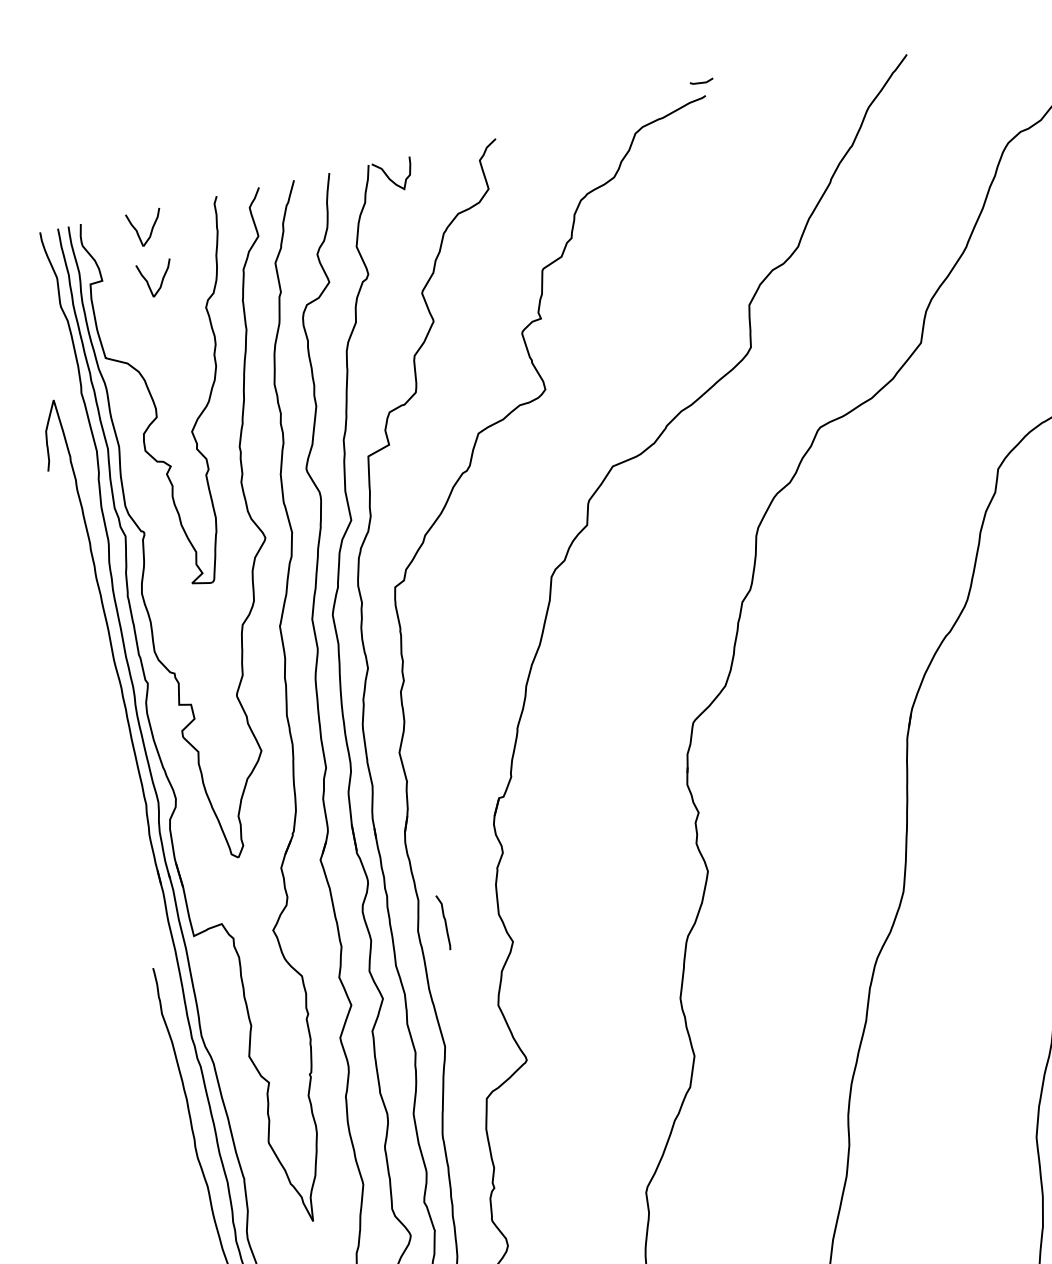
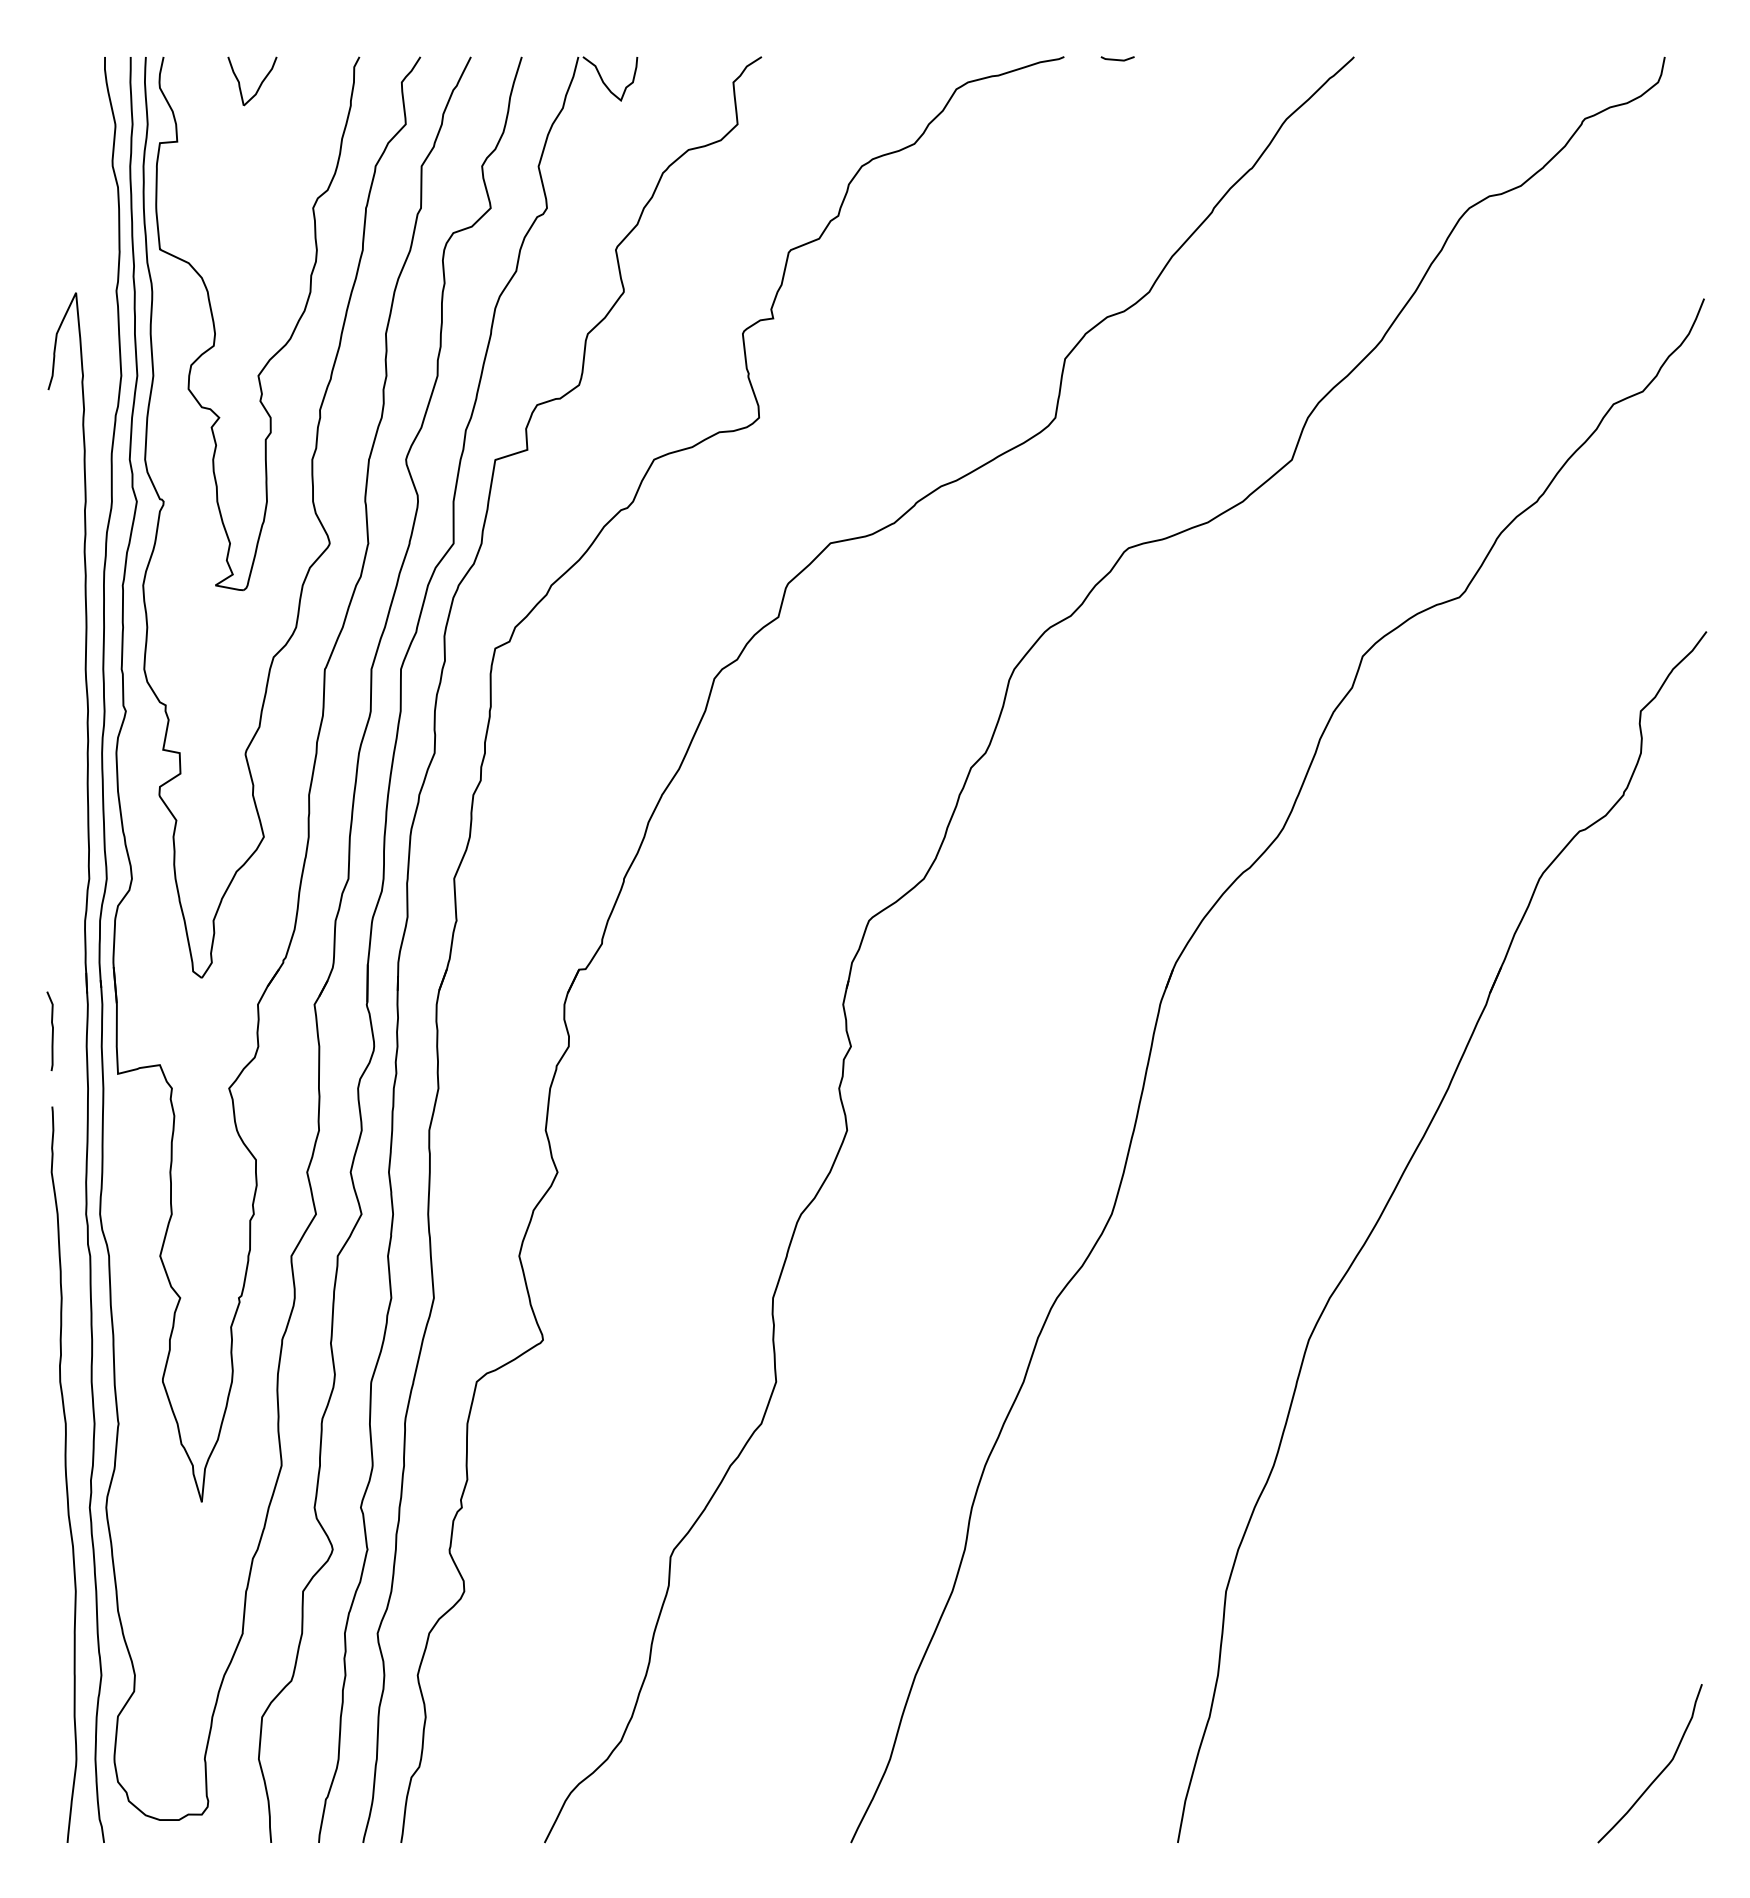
line: (701, 82) -> (1117, 59), moved
part: (161, 280) -> (259, 158), removed
curve: (445, 921) -> (52, 1030), moved

